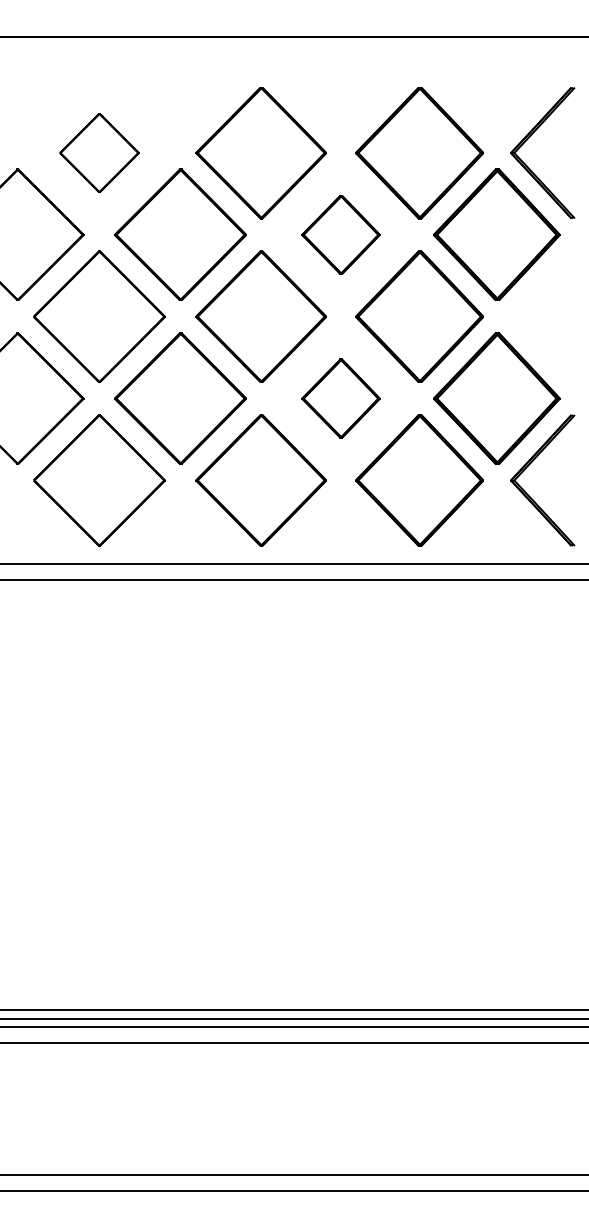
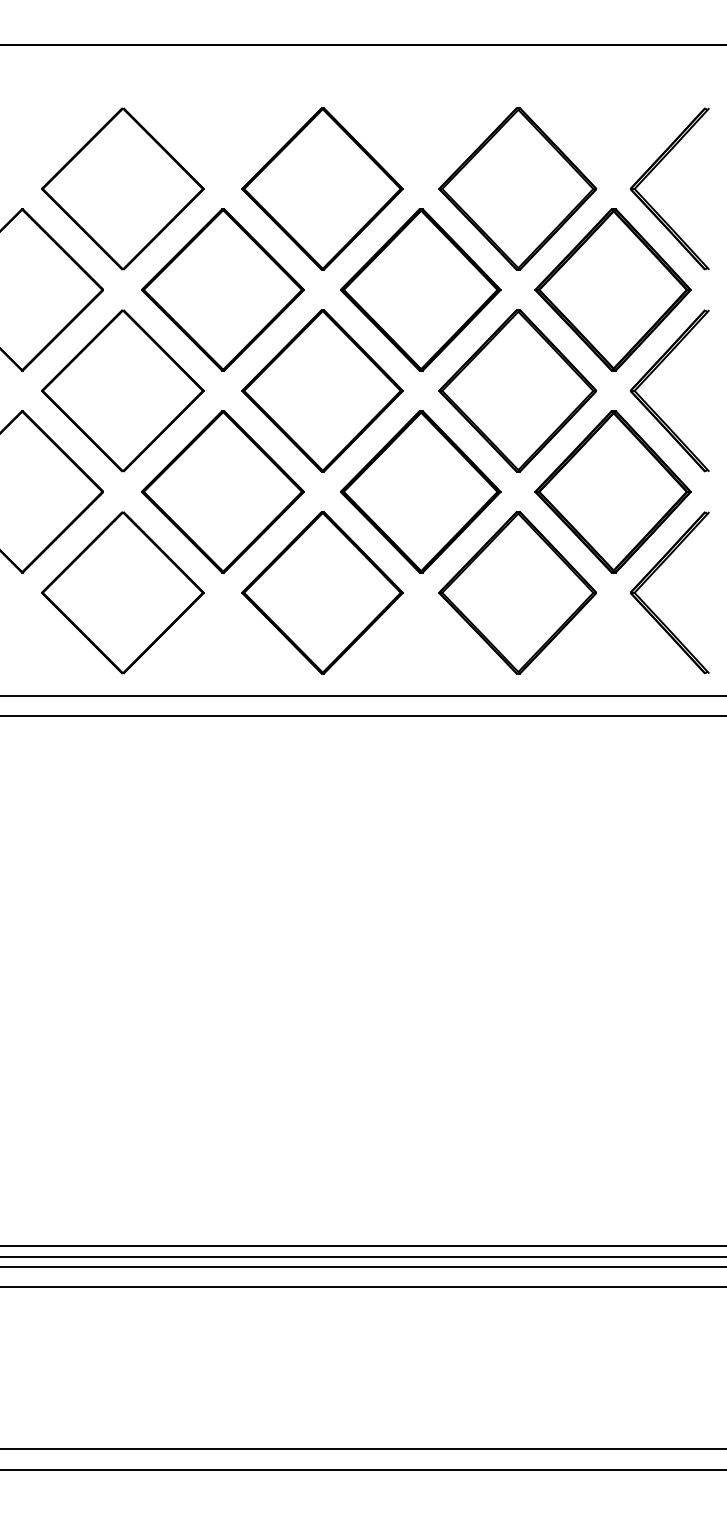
part: (99, 152) -> (122, 188), size x1.67
part: (340, 234) -> (420, 289), size x1.67
part: (528, 302) -> (652, 373), added
part: (340, 398) -> (420, 491), size x1.67

